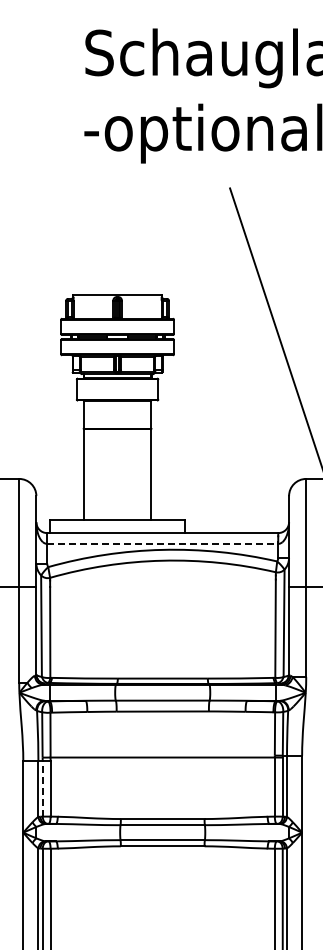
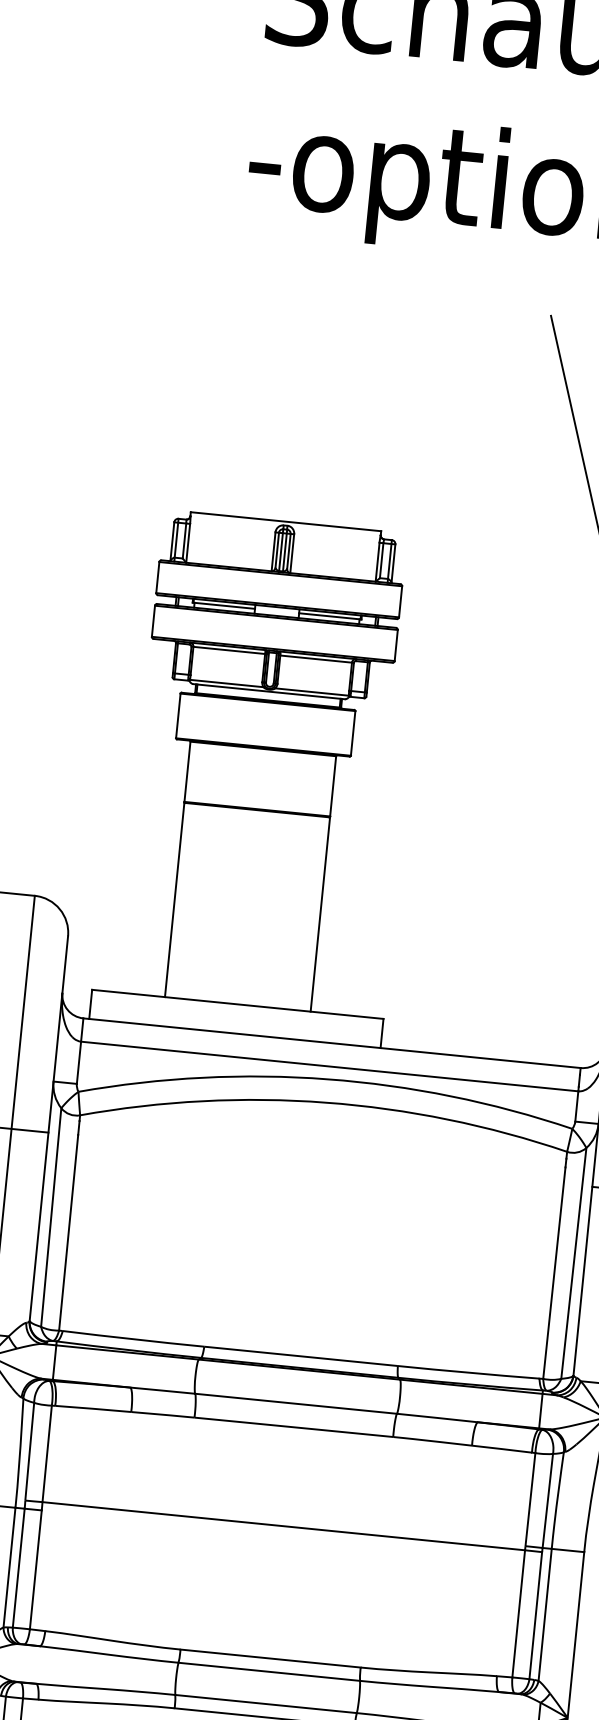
line: (162, 543) -> (329, 1065), dashed -> solid
line: (42, 789) -> (18, 1569), dashed -> solid

